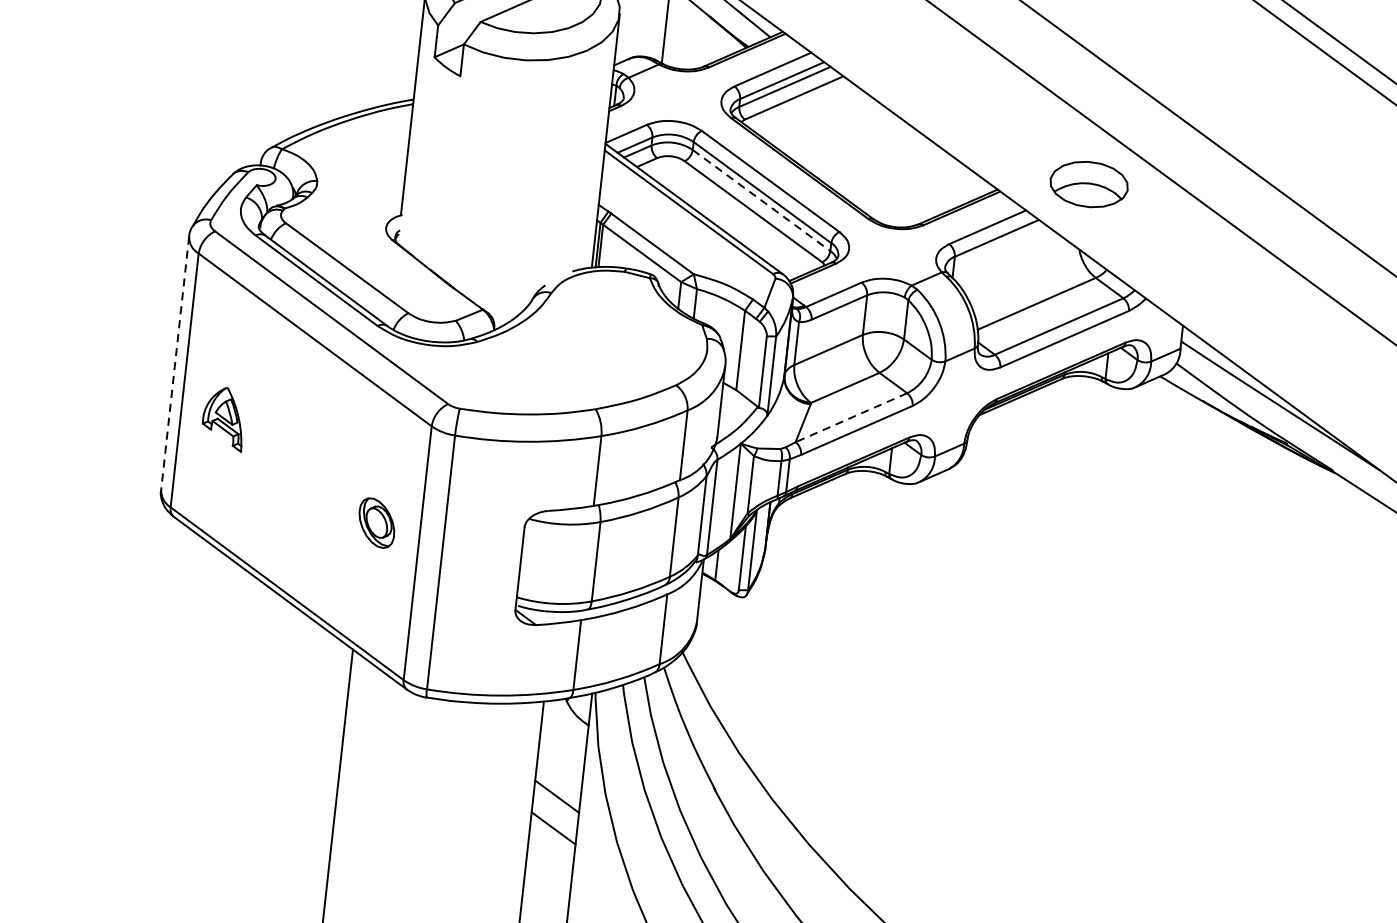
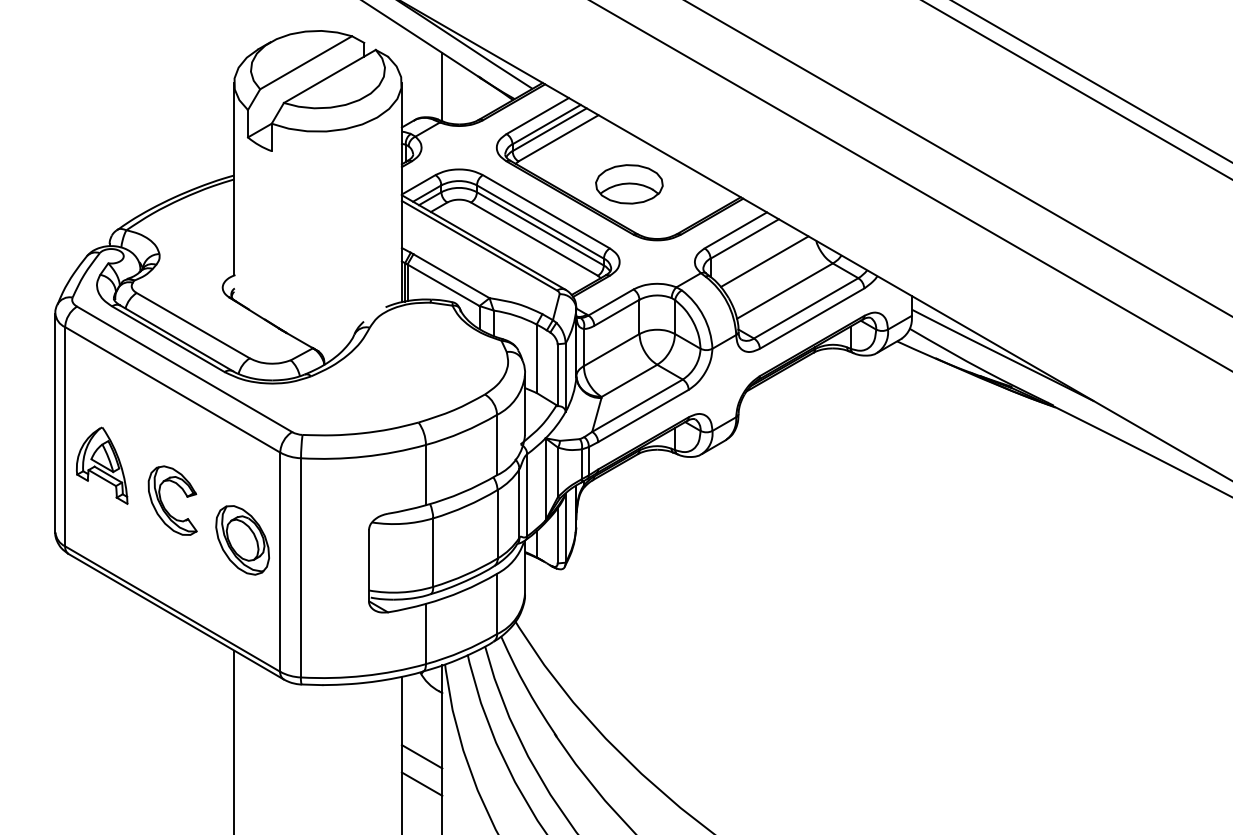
part: (1089, 184) -> (629, 184), moved
line: (761, 201) -> (540, 229), dashed -> solid
line: (1016, 266) -> (764, 261), added
line: (175, 363) -> (55, 423), dashed -> solid
line: (851, 417) -> (637, 405), dashed -> solid
part: (224, 418) -> (102, 465), size x1.43
part: (290, 472) -> (164, 505), added
part: (376, 523) -> (242, 540), size x1.67

